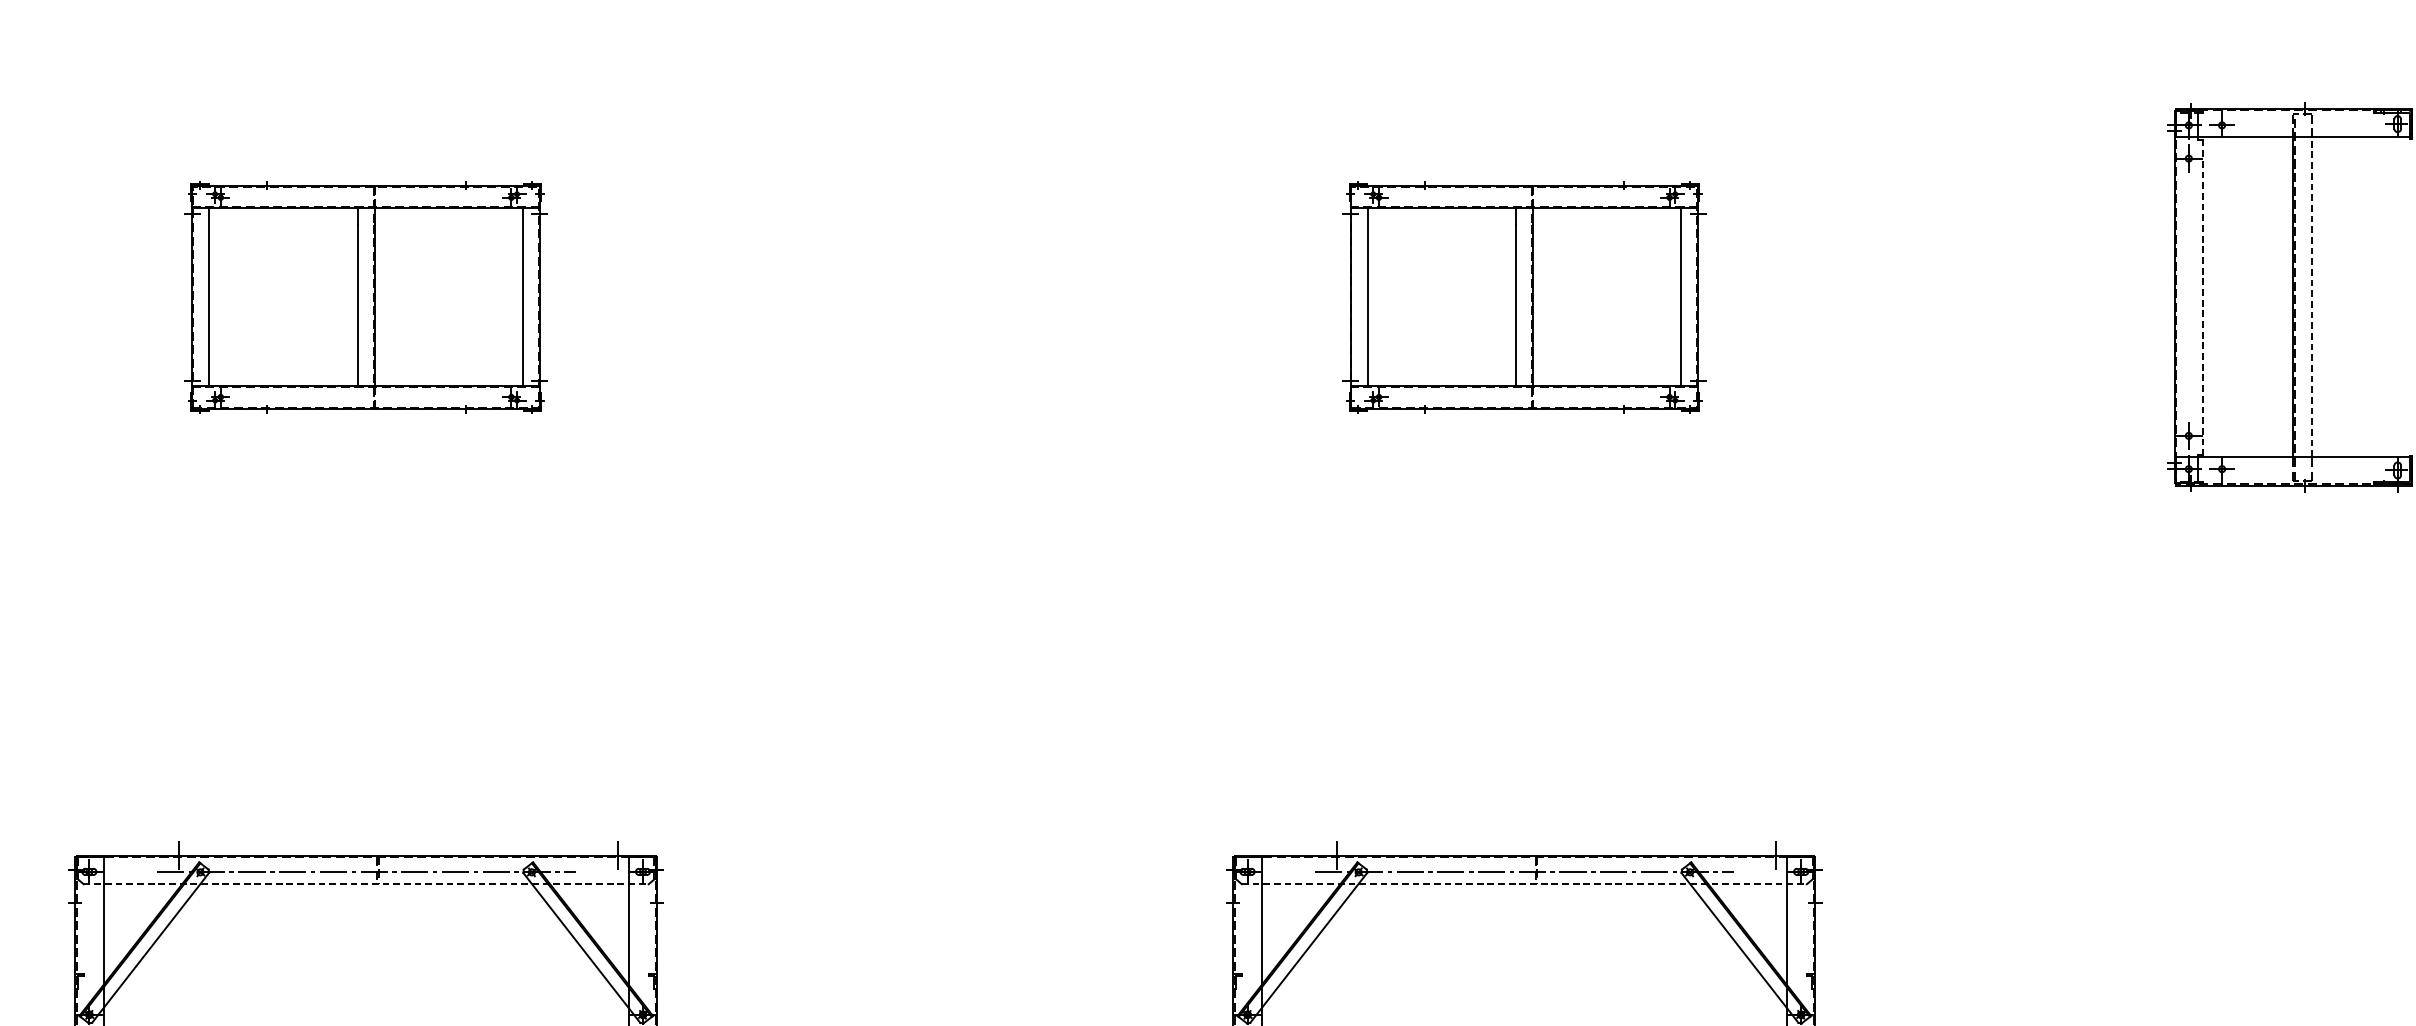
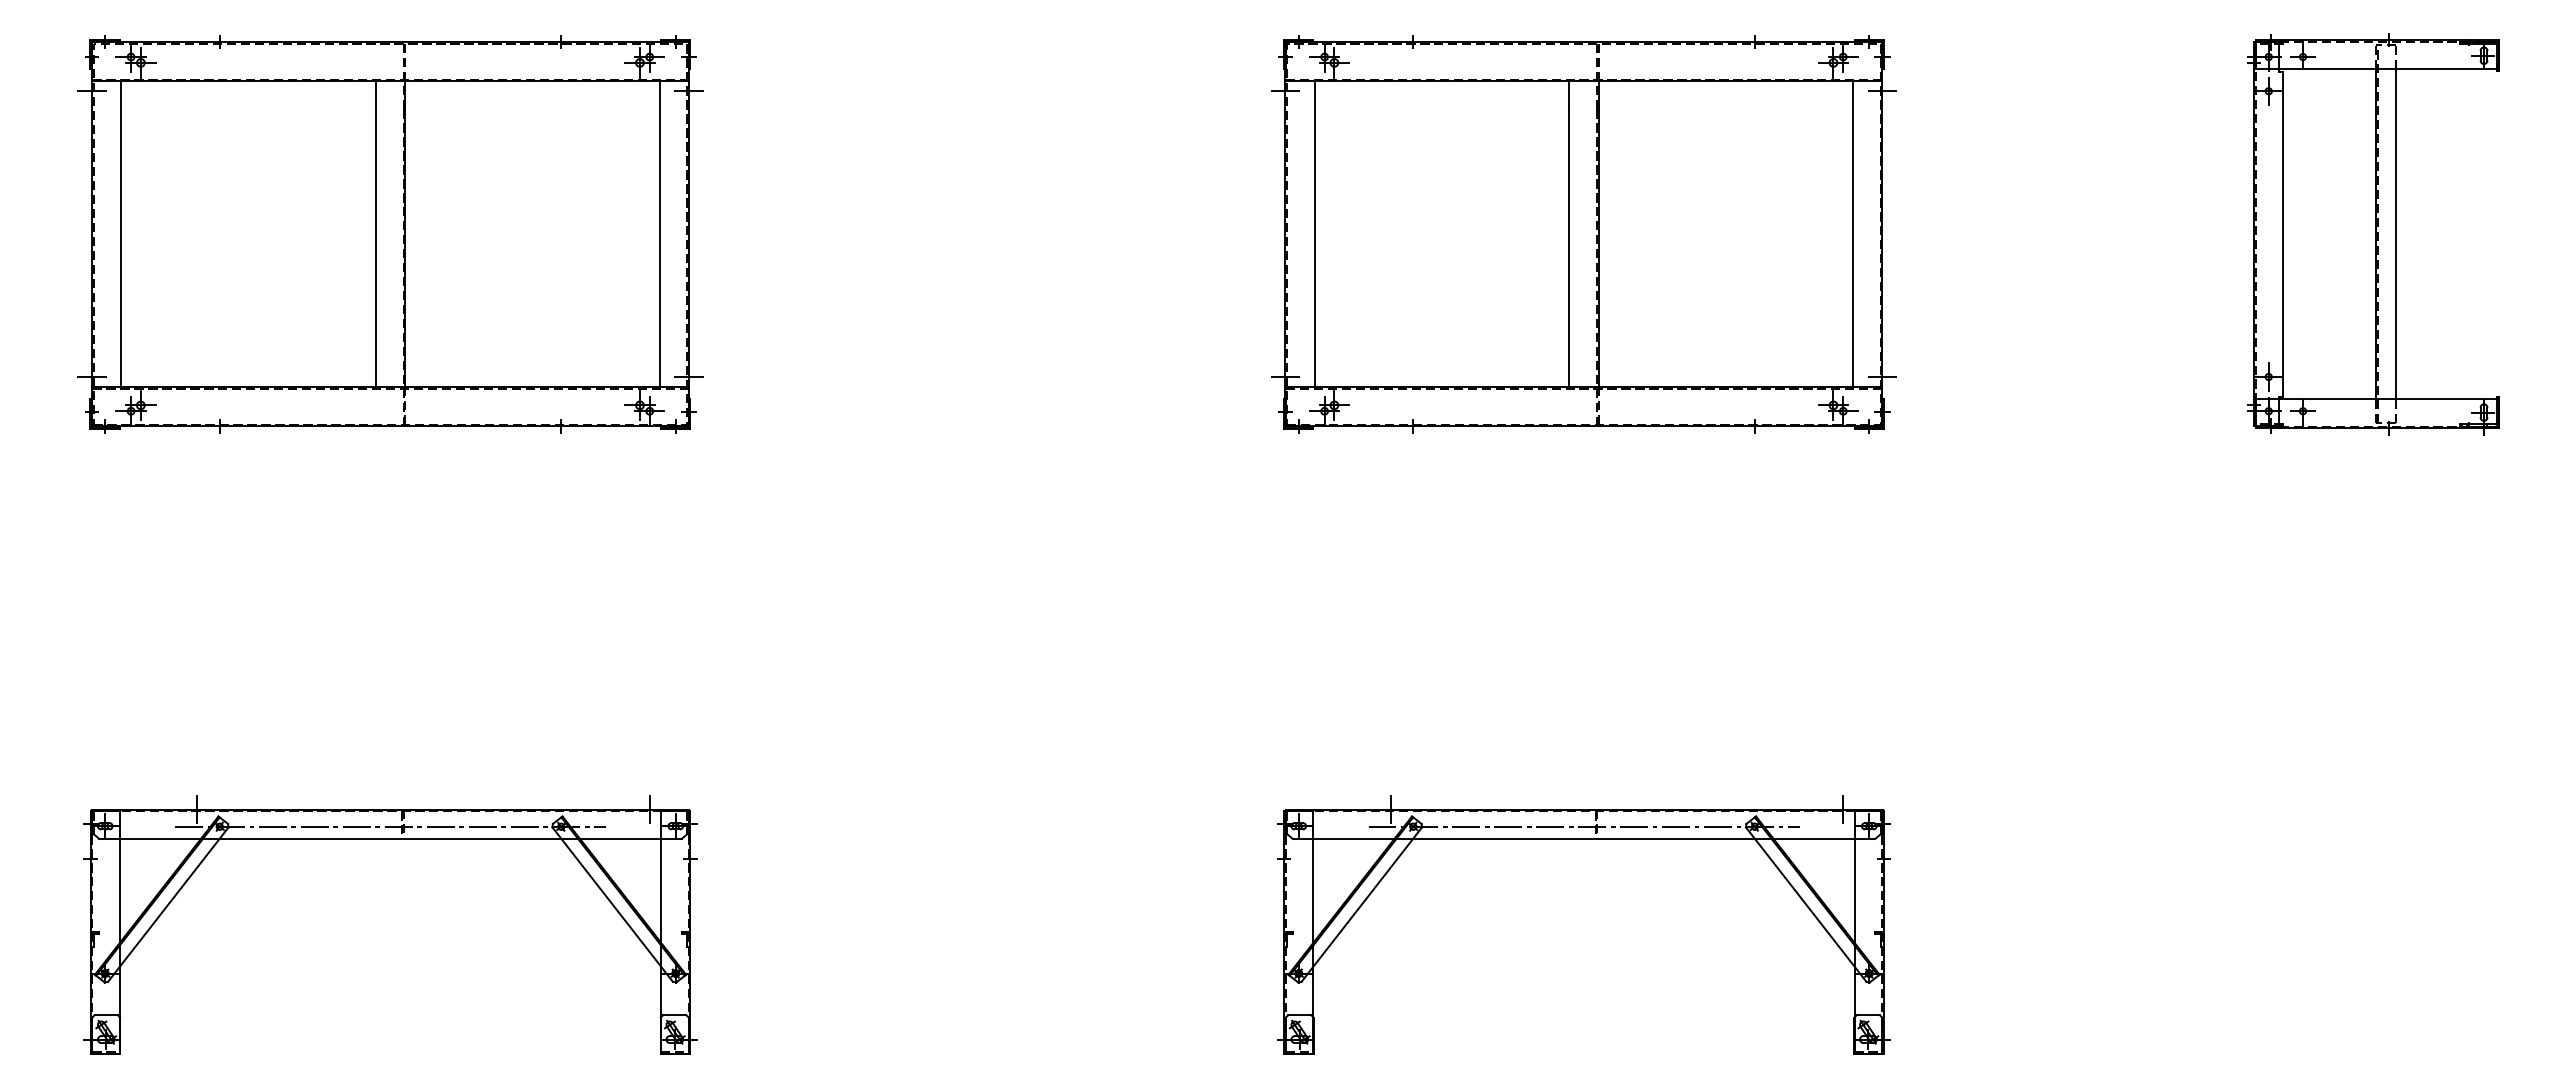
part: (366, 297) -> (390, 234), size x1.67
part: (1523, 297) -> (1583, 234), size x1.67
line: (2203, 297) -> (2283, 234), dashed -> solid
line: (2311, 297) -> (2395, 234), dashed -> solid
line: (367, 883) -> (391, 838), dashed -> solid
line: (1524, 883) -> (1584, 838), dashed -> solid

